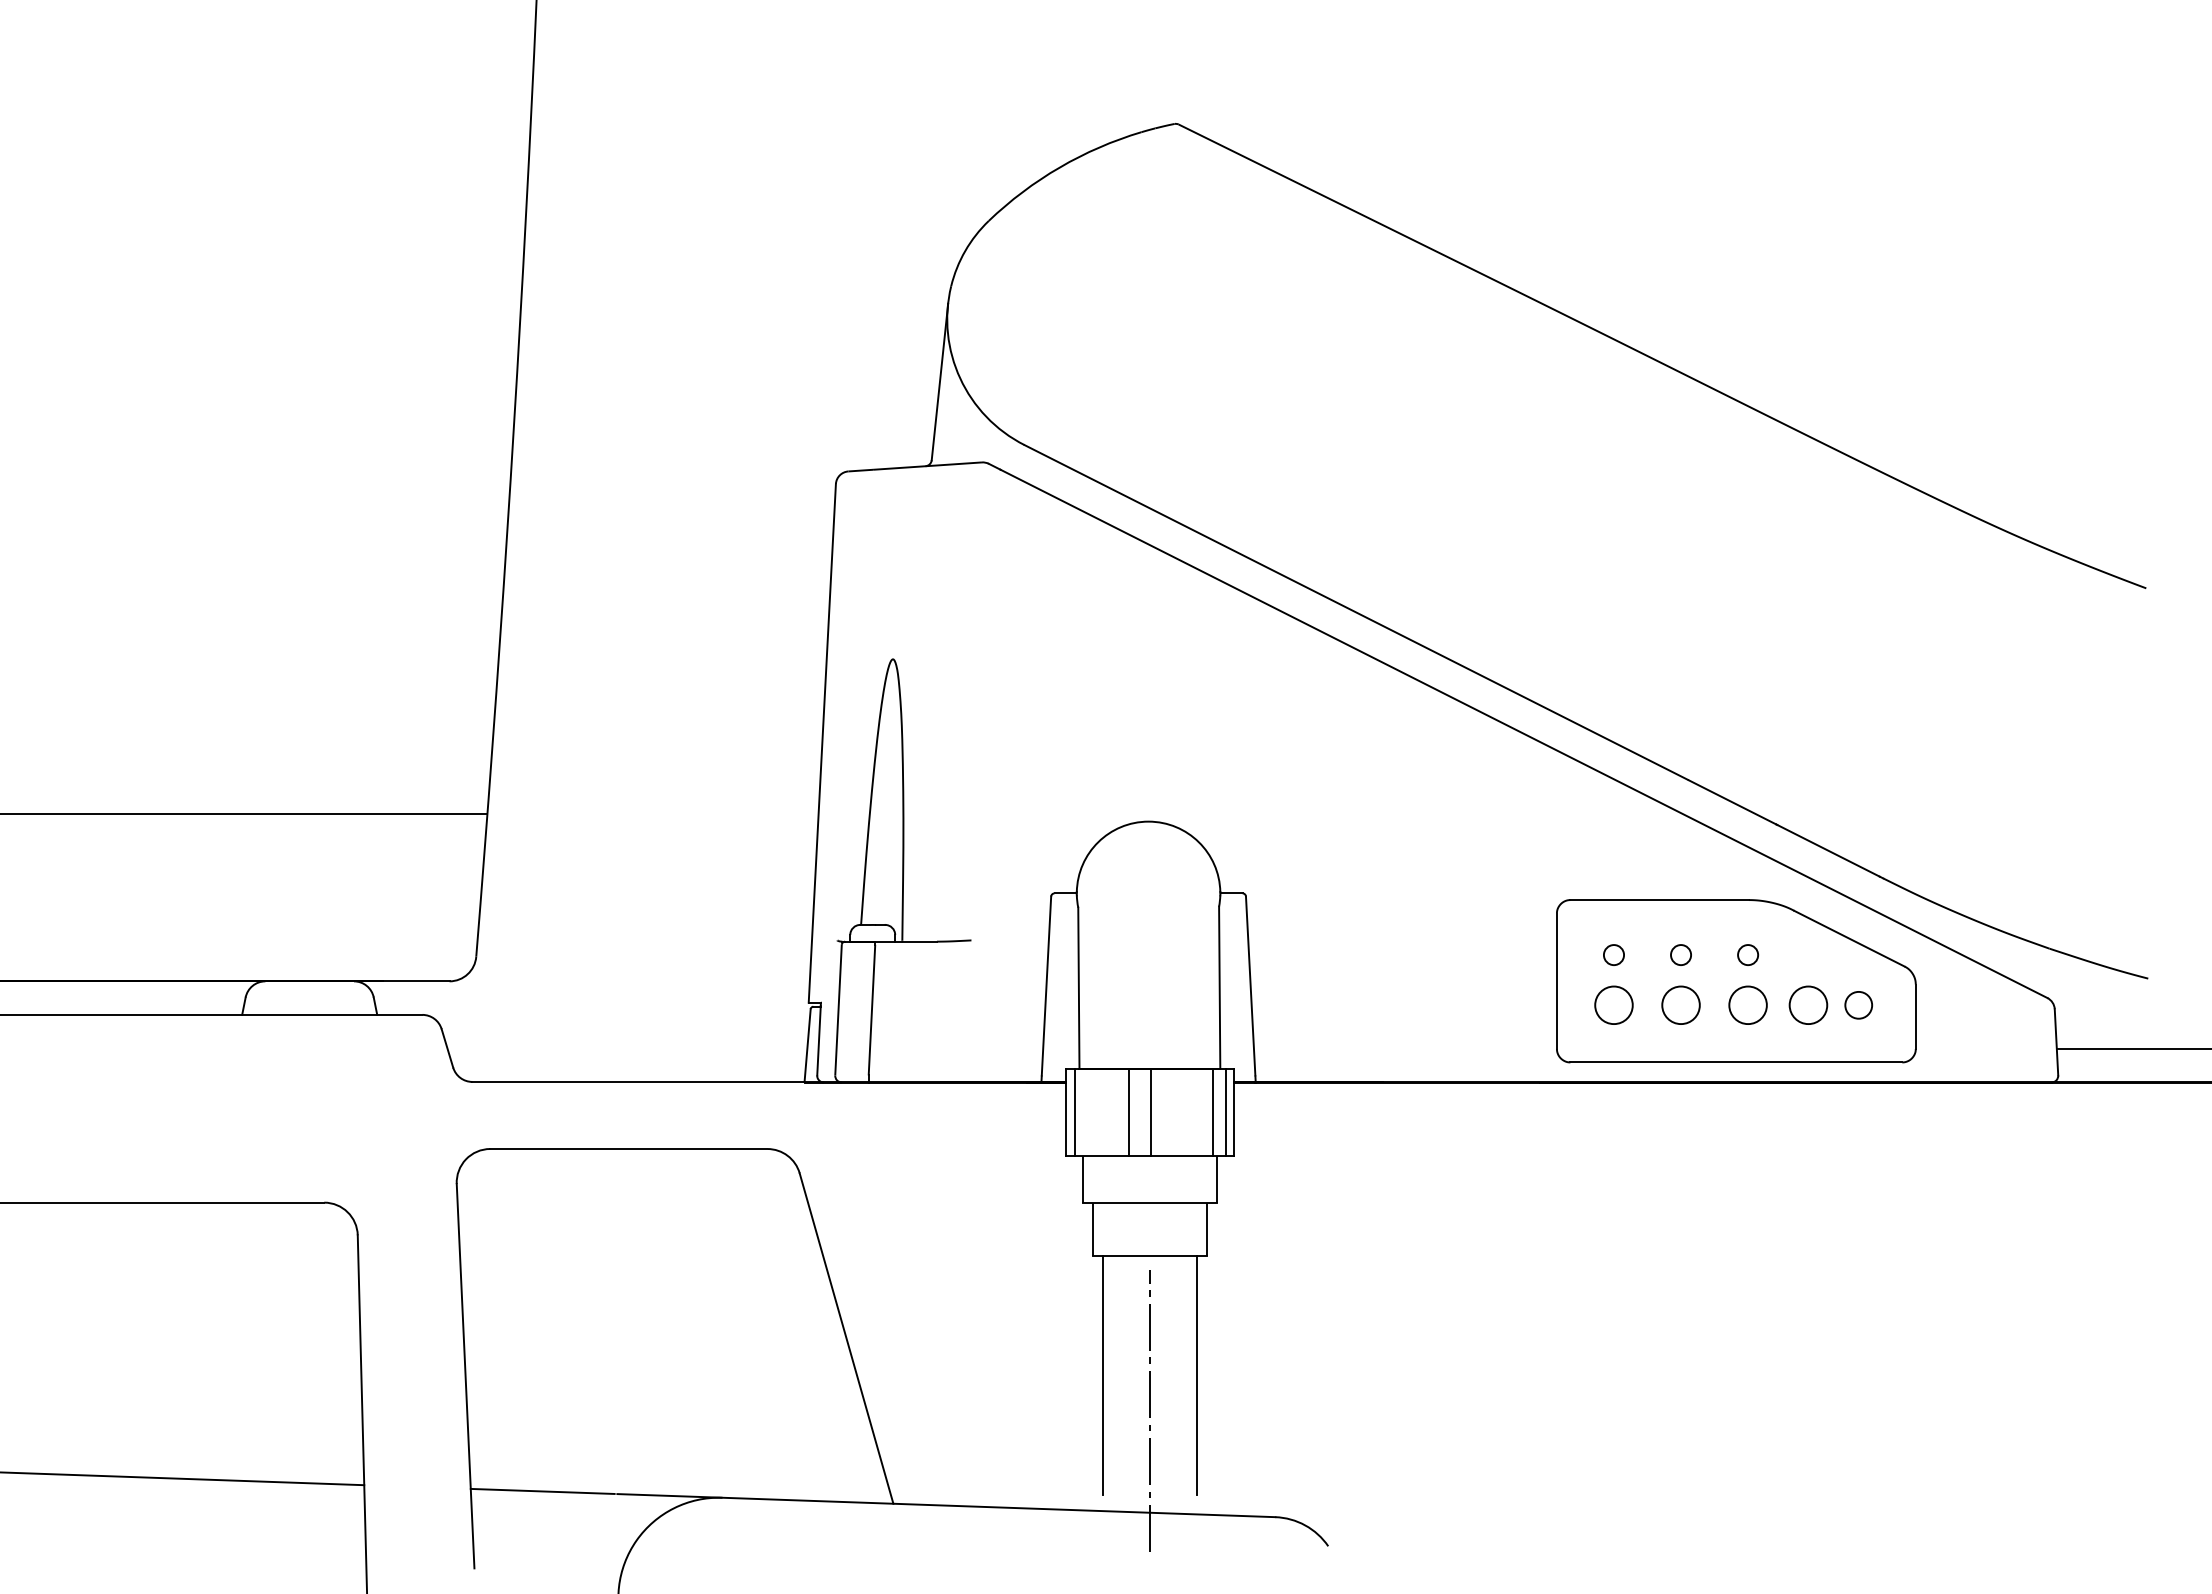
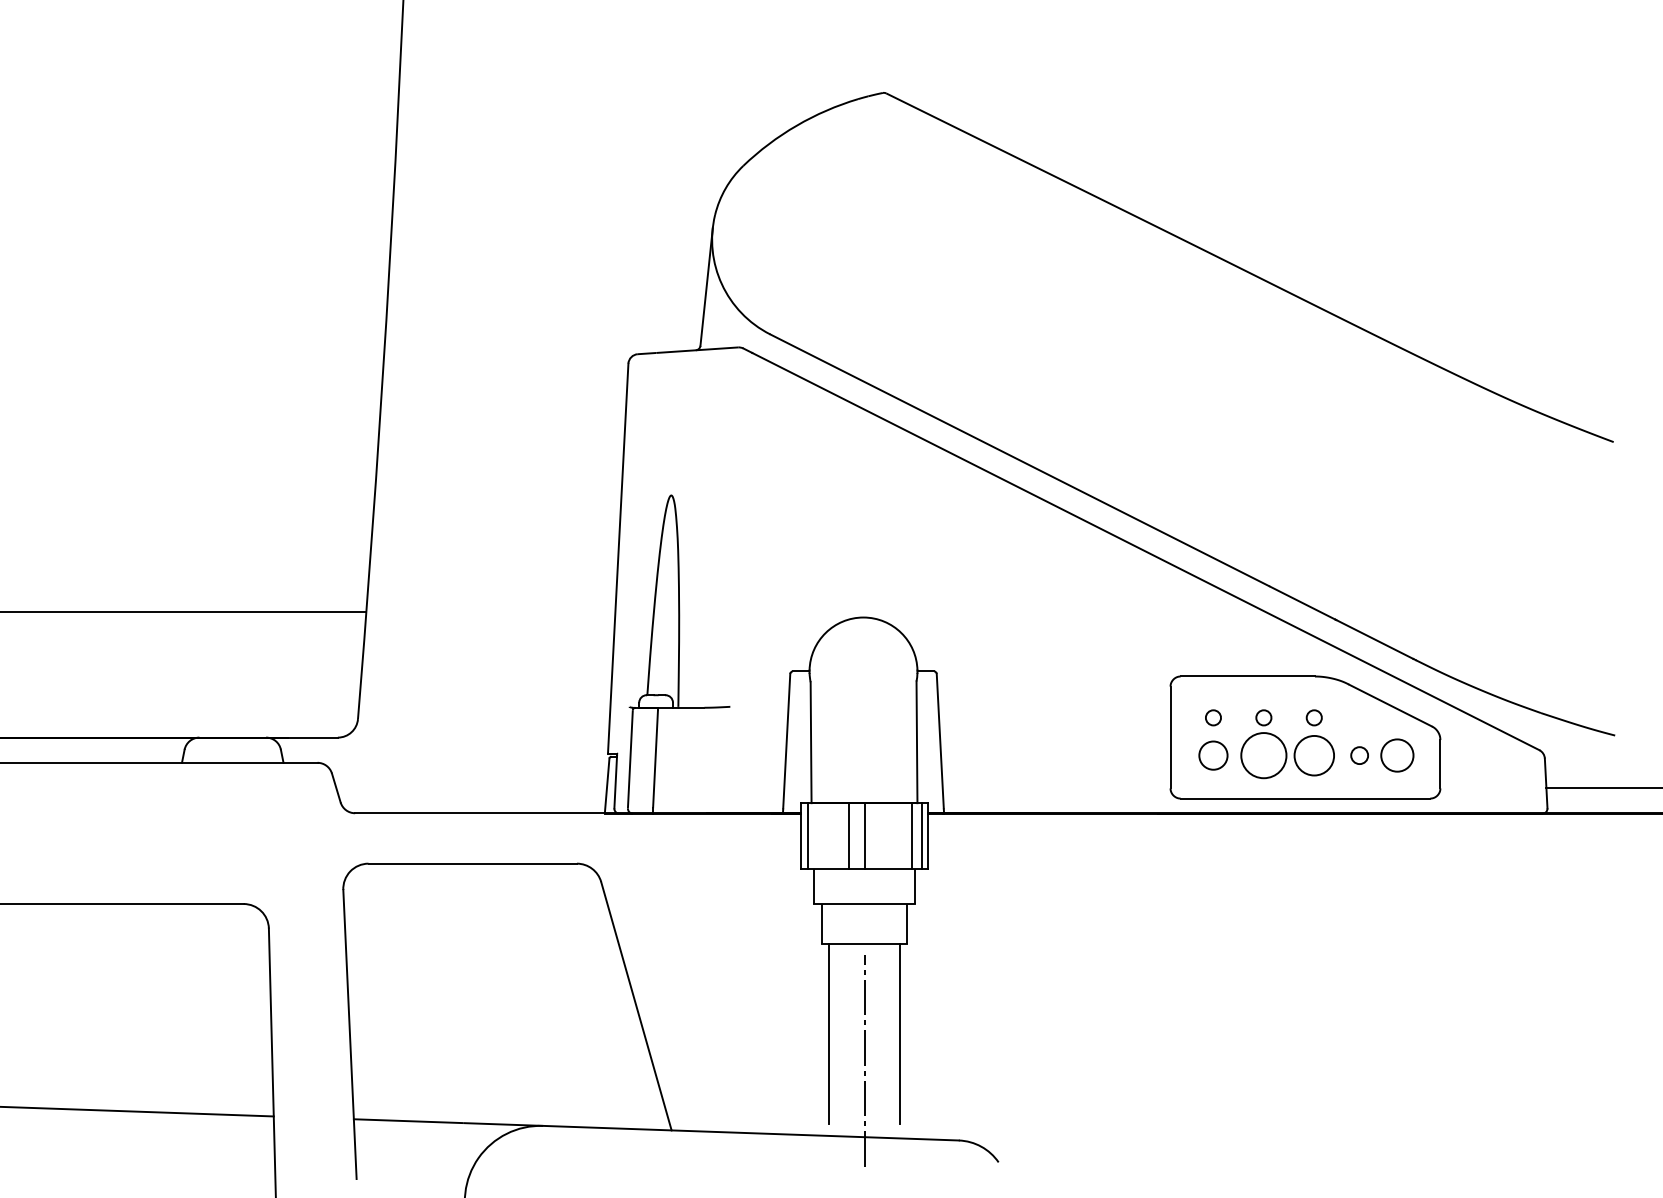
circle: (1747, 1004) -> (1313, 755), size x1.4
circle: (1680, 1005) -> (1263, 755), size x1.6
circle: (1808, 1005) -> (1359, 755), size x0.6
circle: (1858, 1005) -> (1397, 755), size x1.6

